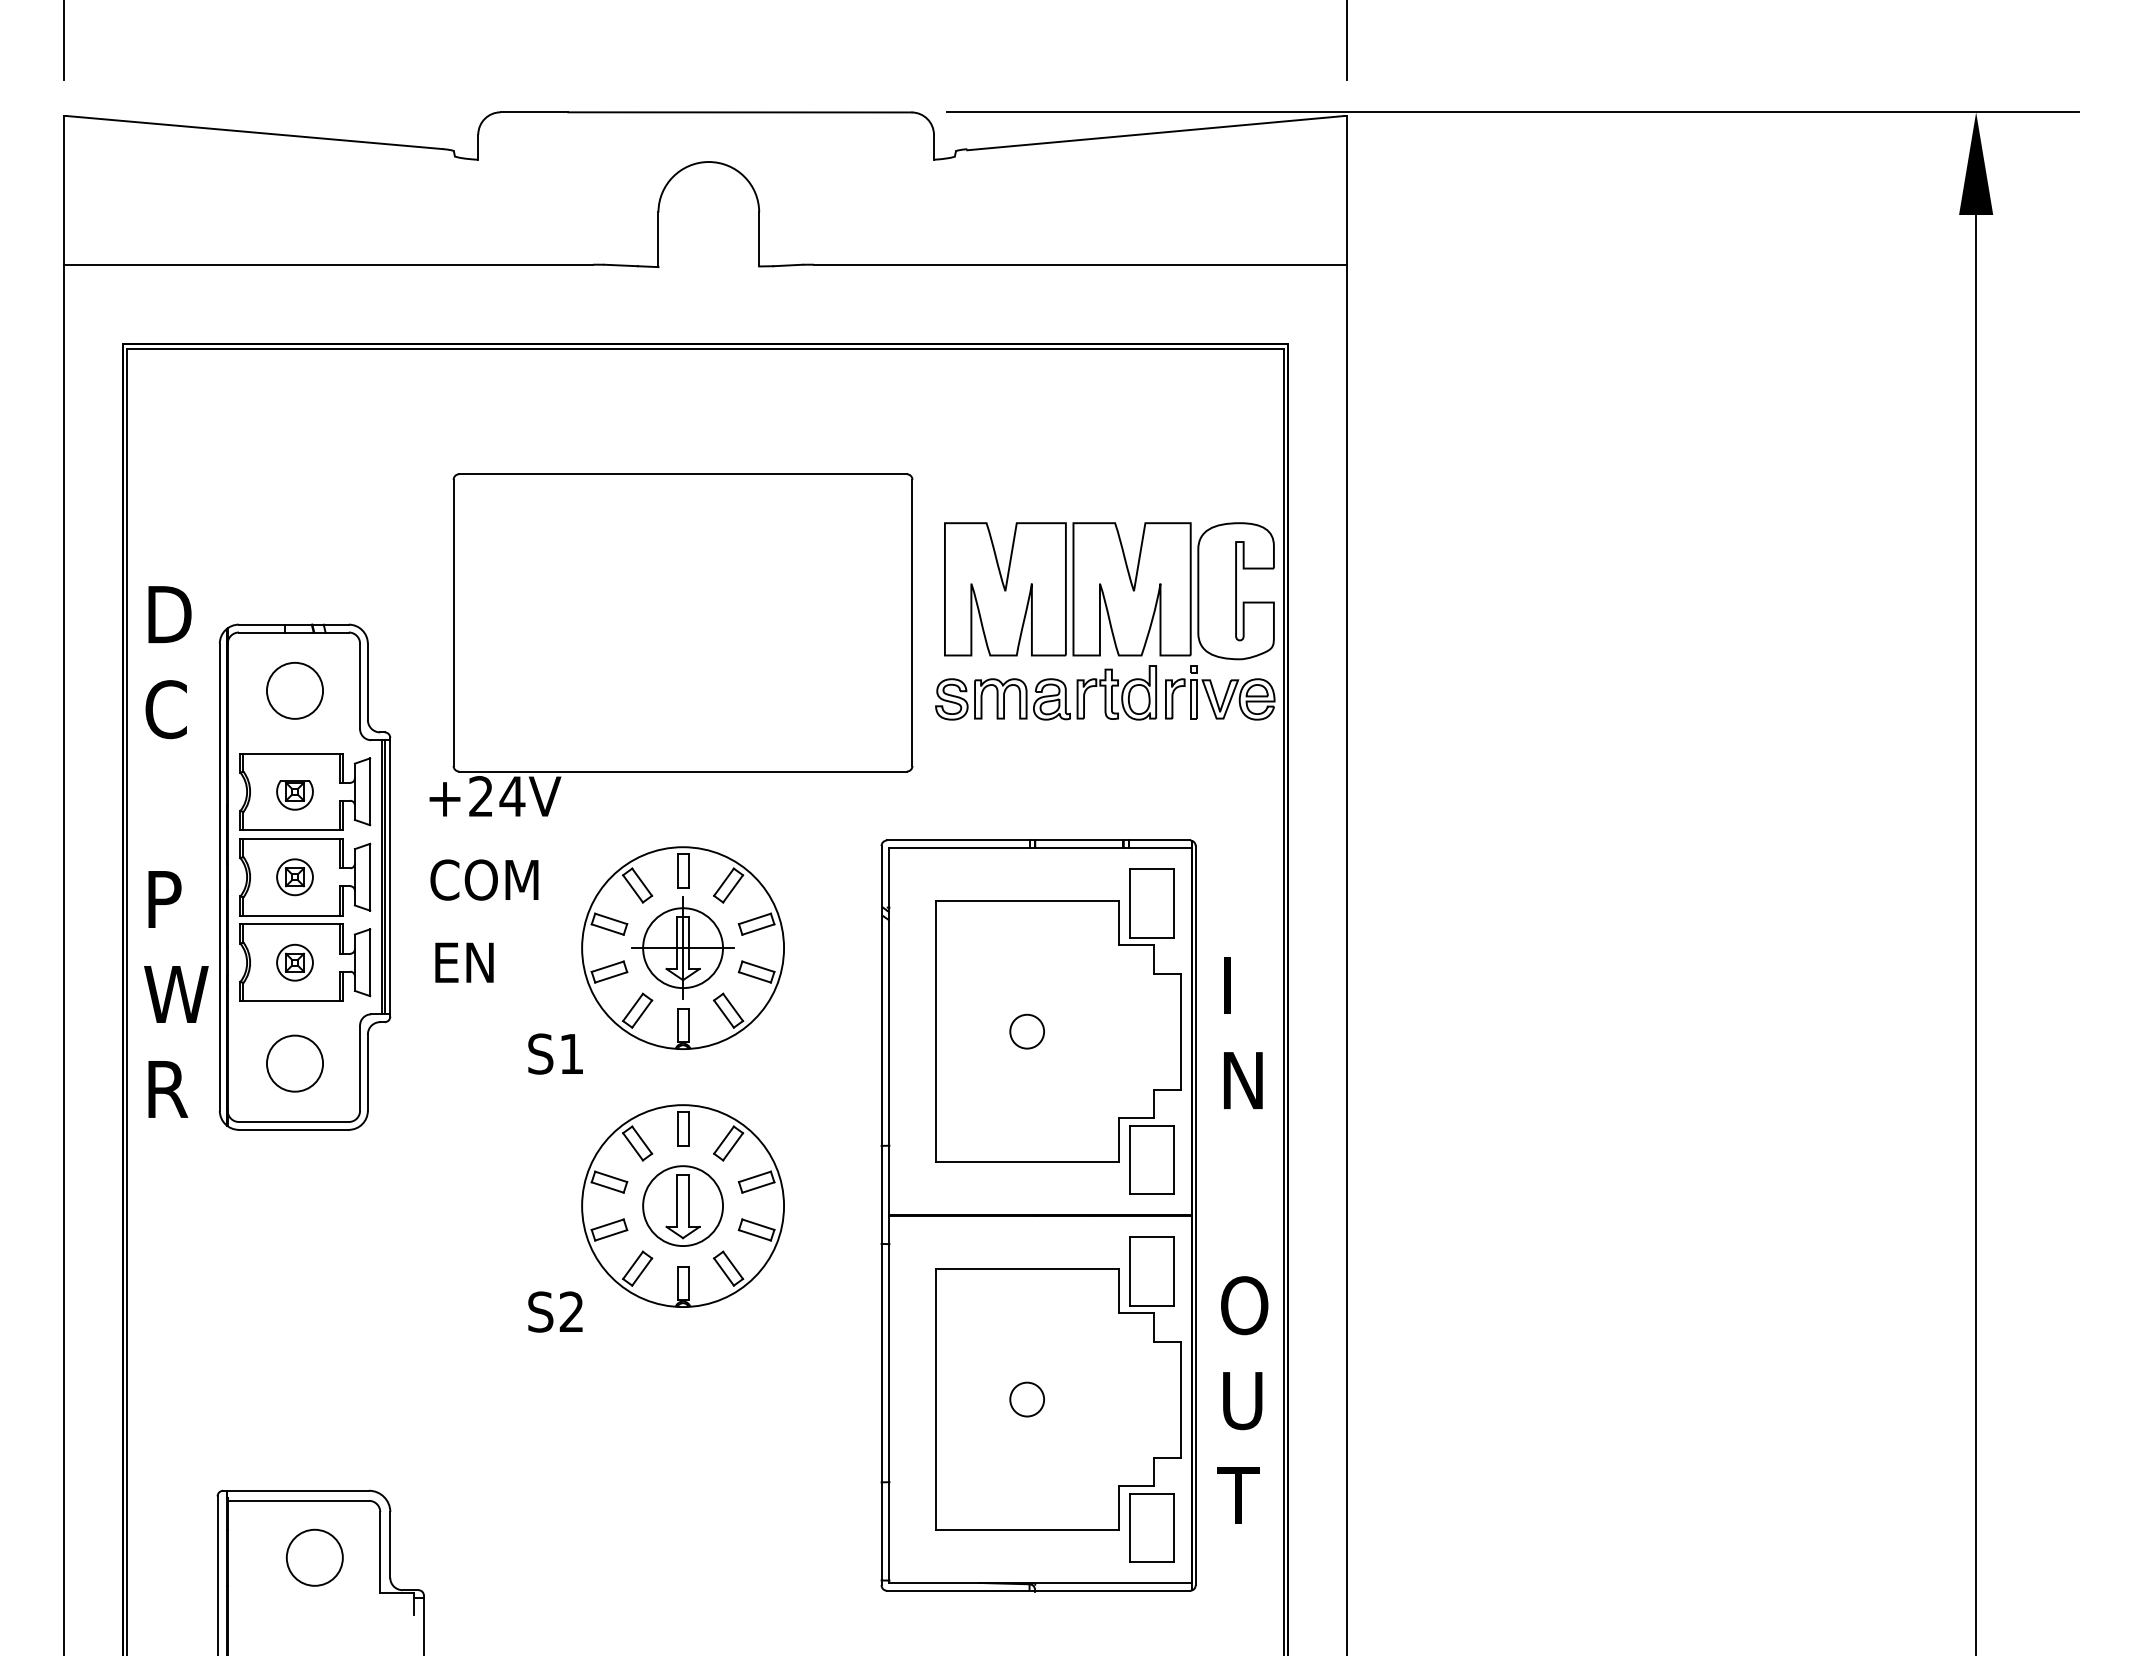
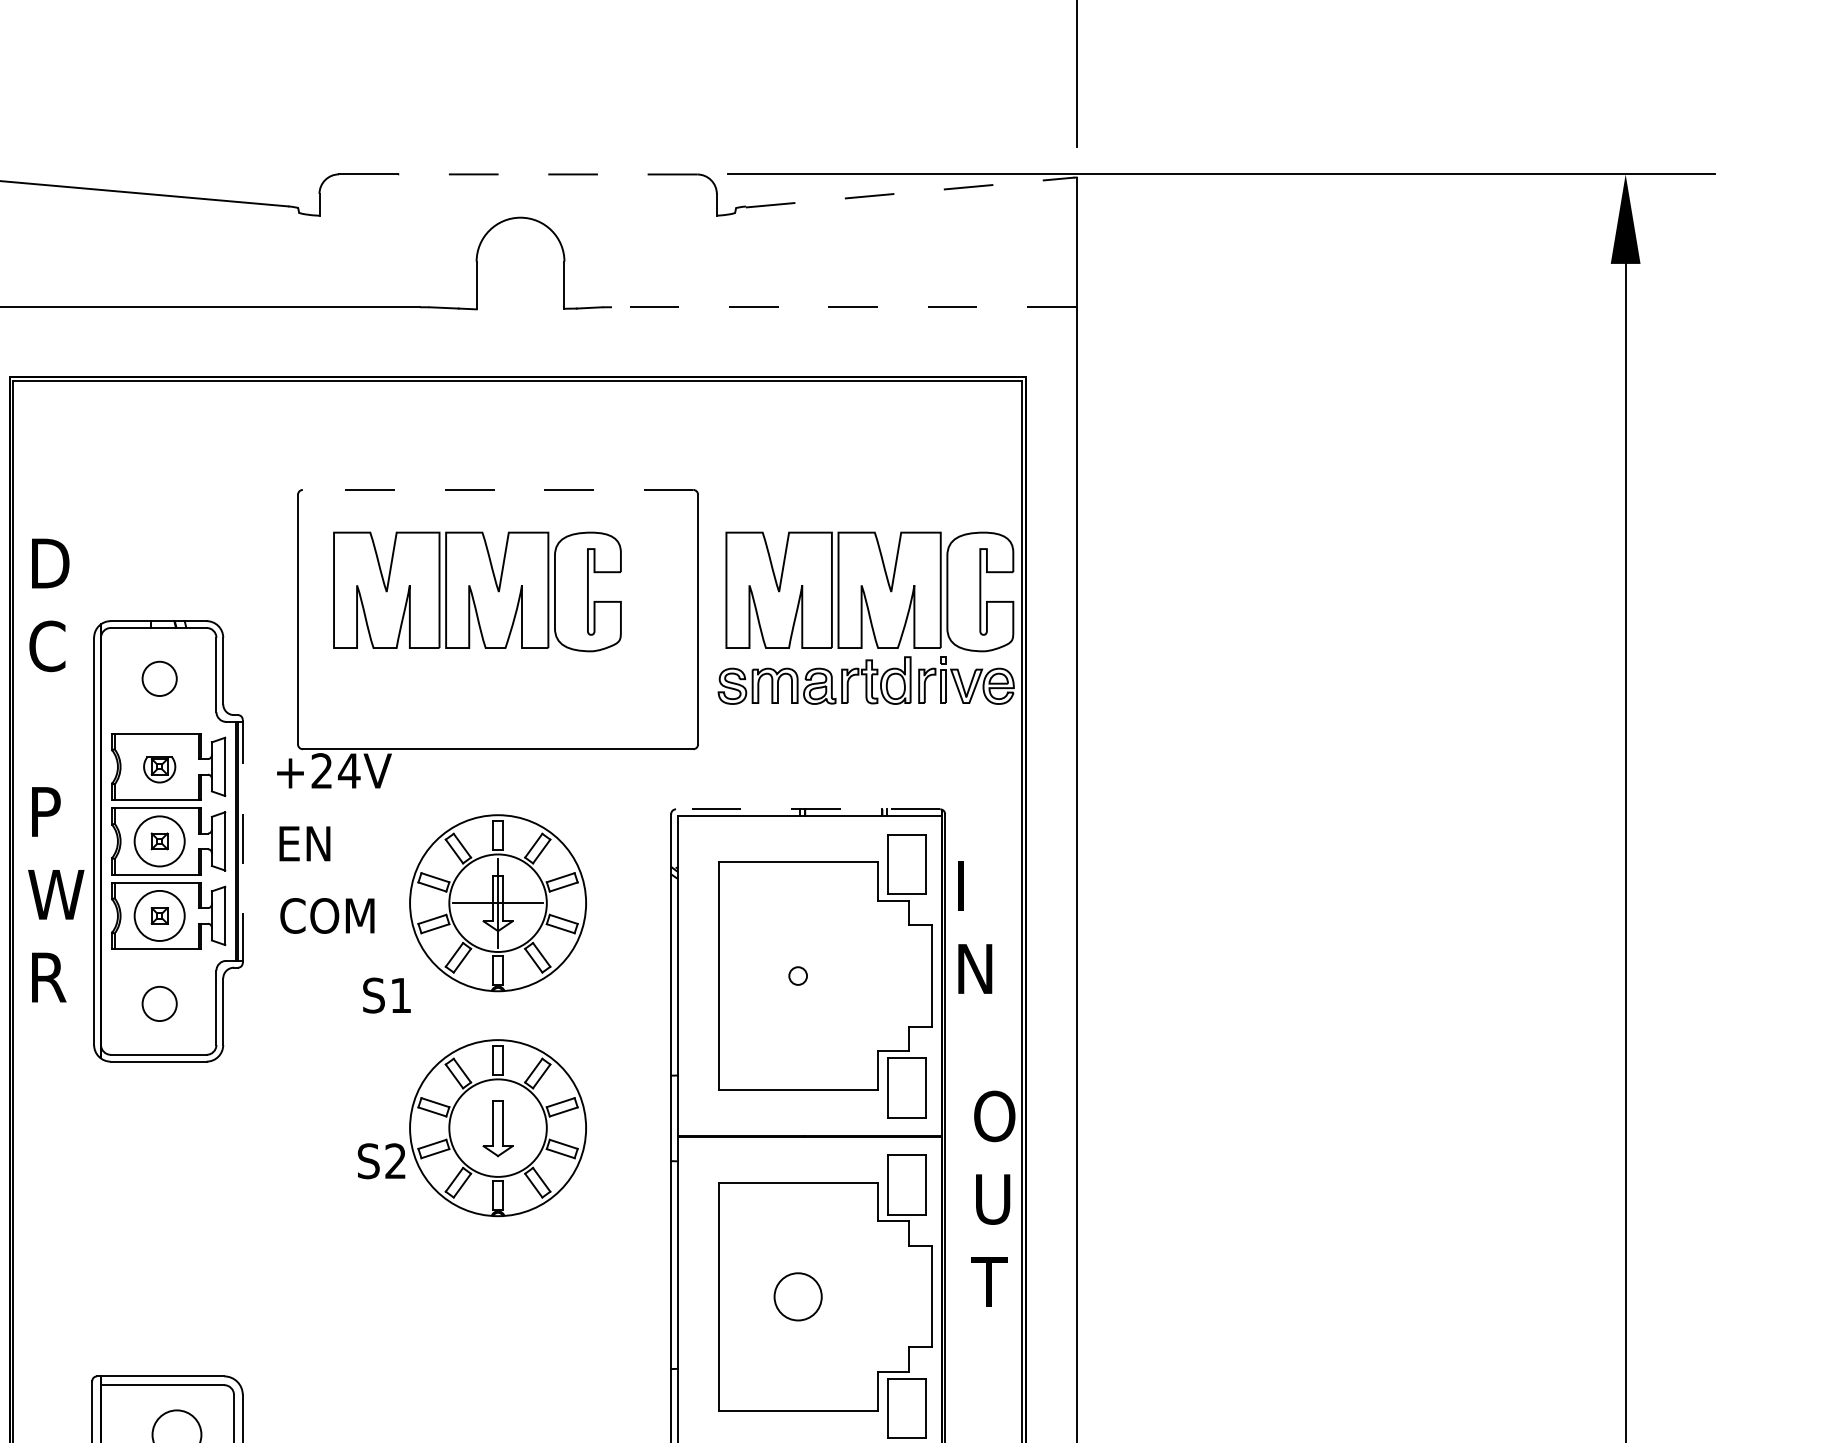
line: (740, 112) -> (548, 174), solid -> dashed
line: (1156, 133) -> (910, 192), solid -> dashed
line: (1079, 264) -> (843, 307), solid -> dashed
line: (683, 474) -> (498, 490), solid -> dashed
part: (659, 591) -> (477, 592), added
circle: (294, 690) -> (159, 678), size x0.7
line: (1038, 840) -> (808, 809), solid -> dashed
text: (176, 851) -> (56, 770), moved
line: (390, 876) -> (242, 840), solid -> dashed
circle: (294, 877) -> (159, 841), size x1.6
text: (484, 879) -> (324, 843), COM -> EN
circle: (683, 948) -> (498, 903), size x1.4
circle: (294, 962) -> (159, 915), size x1.6
text: (487, 962) -> (327, 915), EN -> COM
circle: (1027, 1031) -> (798, 975), size x0.6
text: (1243, 1032) -> (975, 927), moved
circle: (294, 1063) -> (159, 1003), size x0.7
circle: (683, 1206) -> (498, 1128), size x1.4
text: (555, 1311) -> (381, 1160), moved
circle: (1027, 1399) -> (798, 1296), size x1.6
text: (1242, 1399) -> (992, 1198), moved

